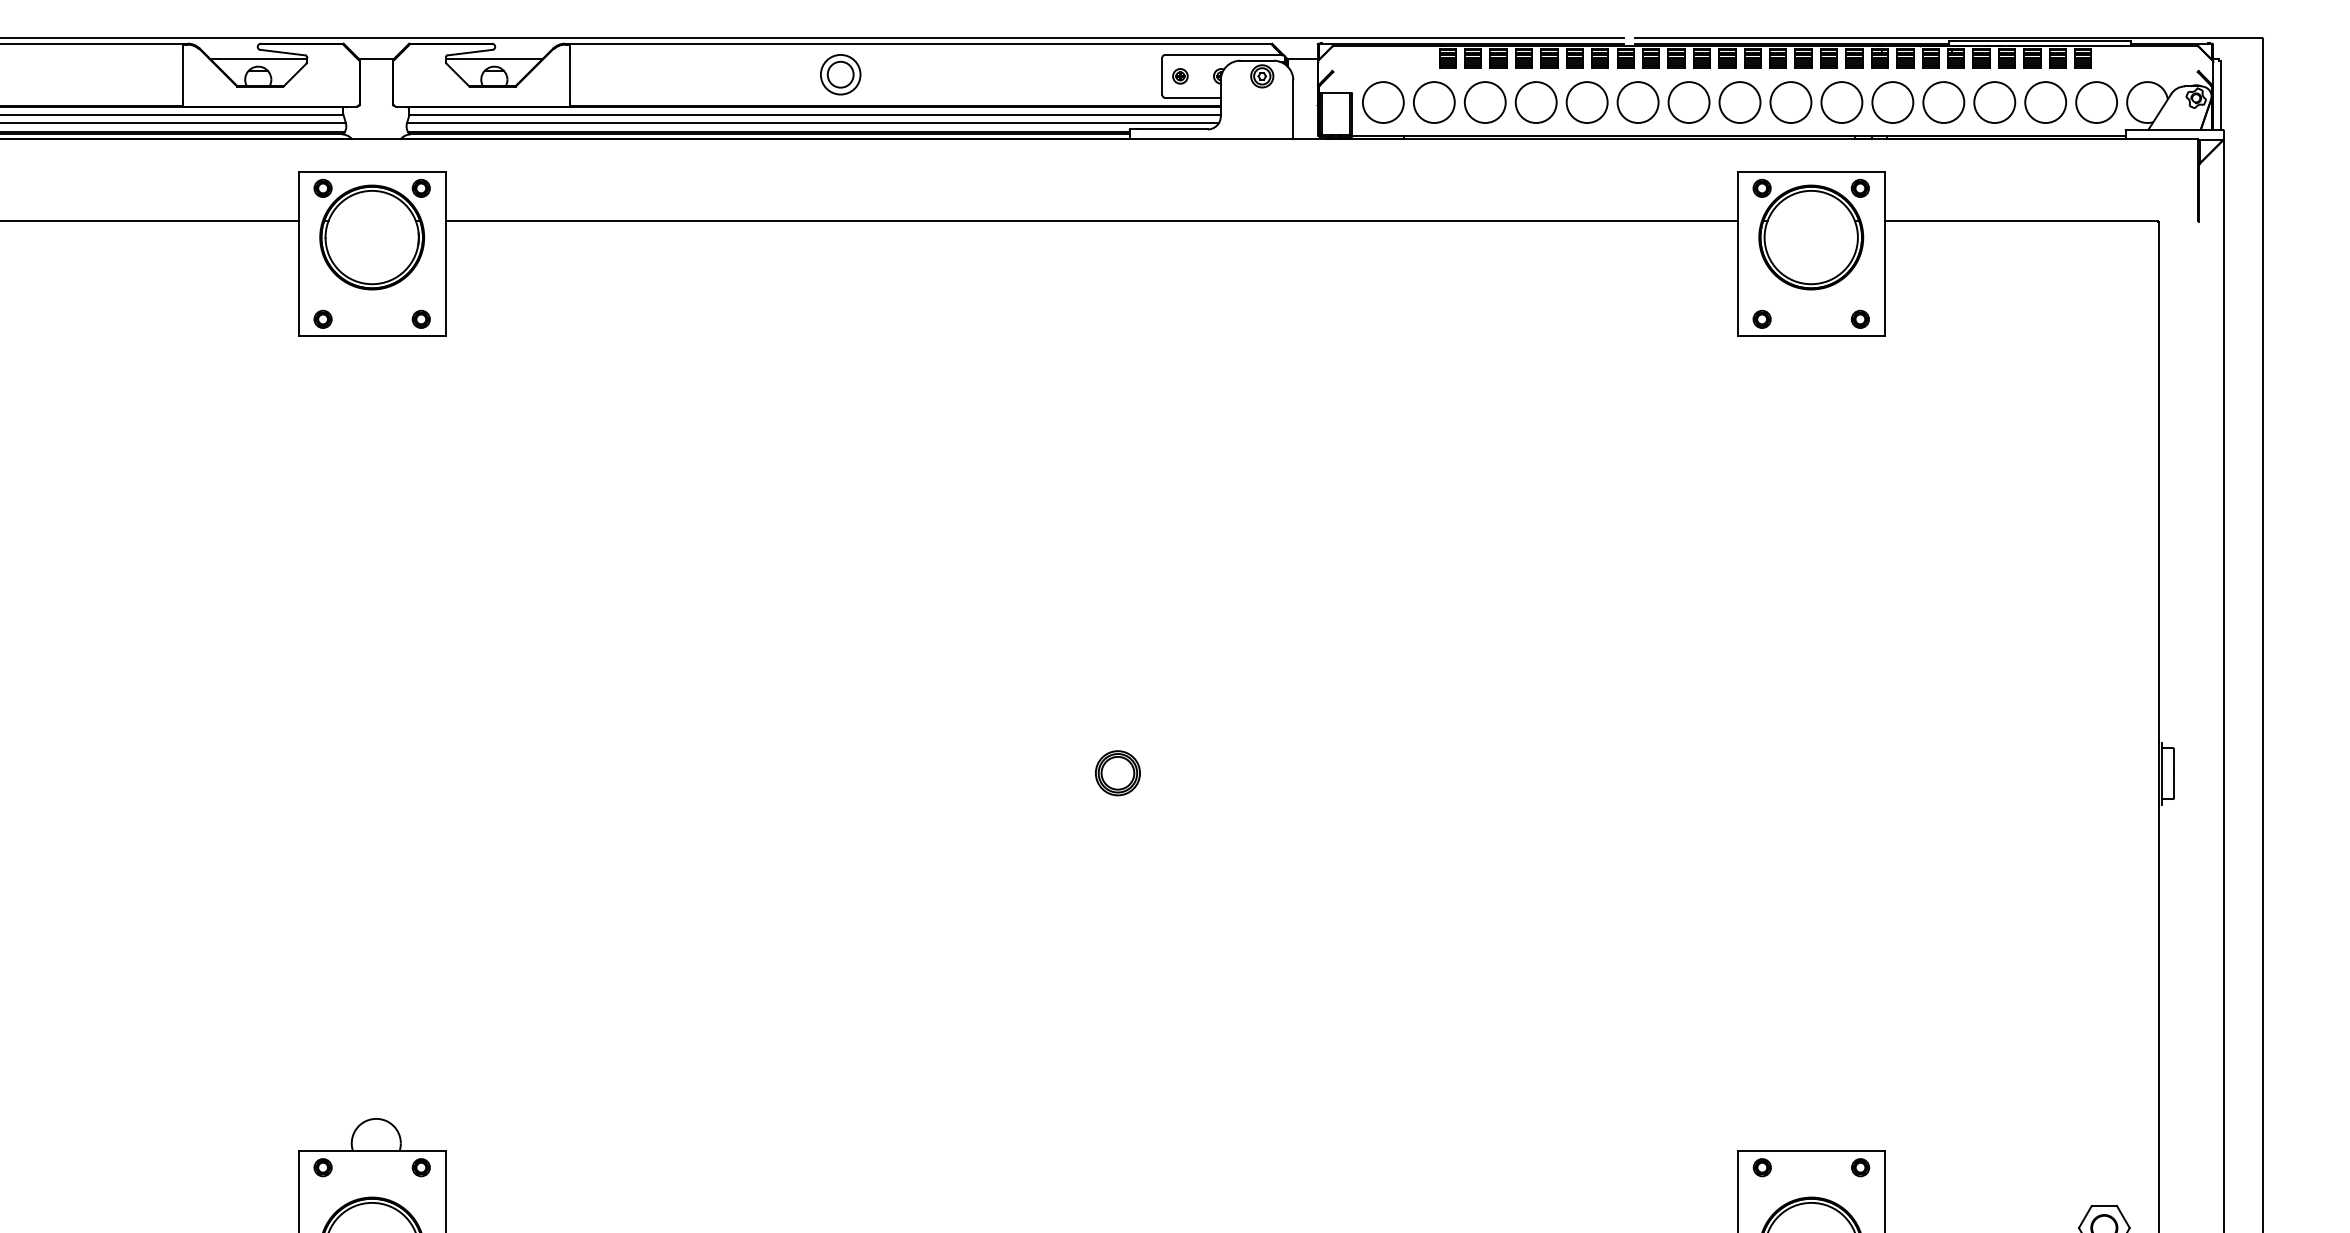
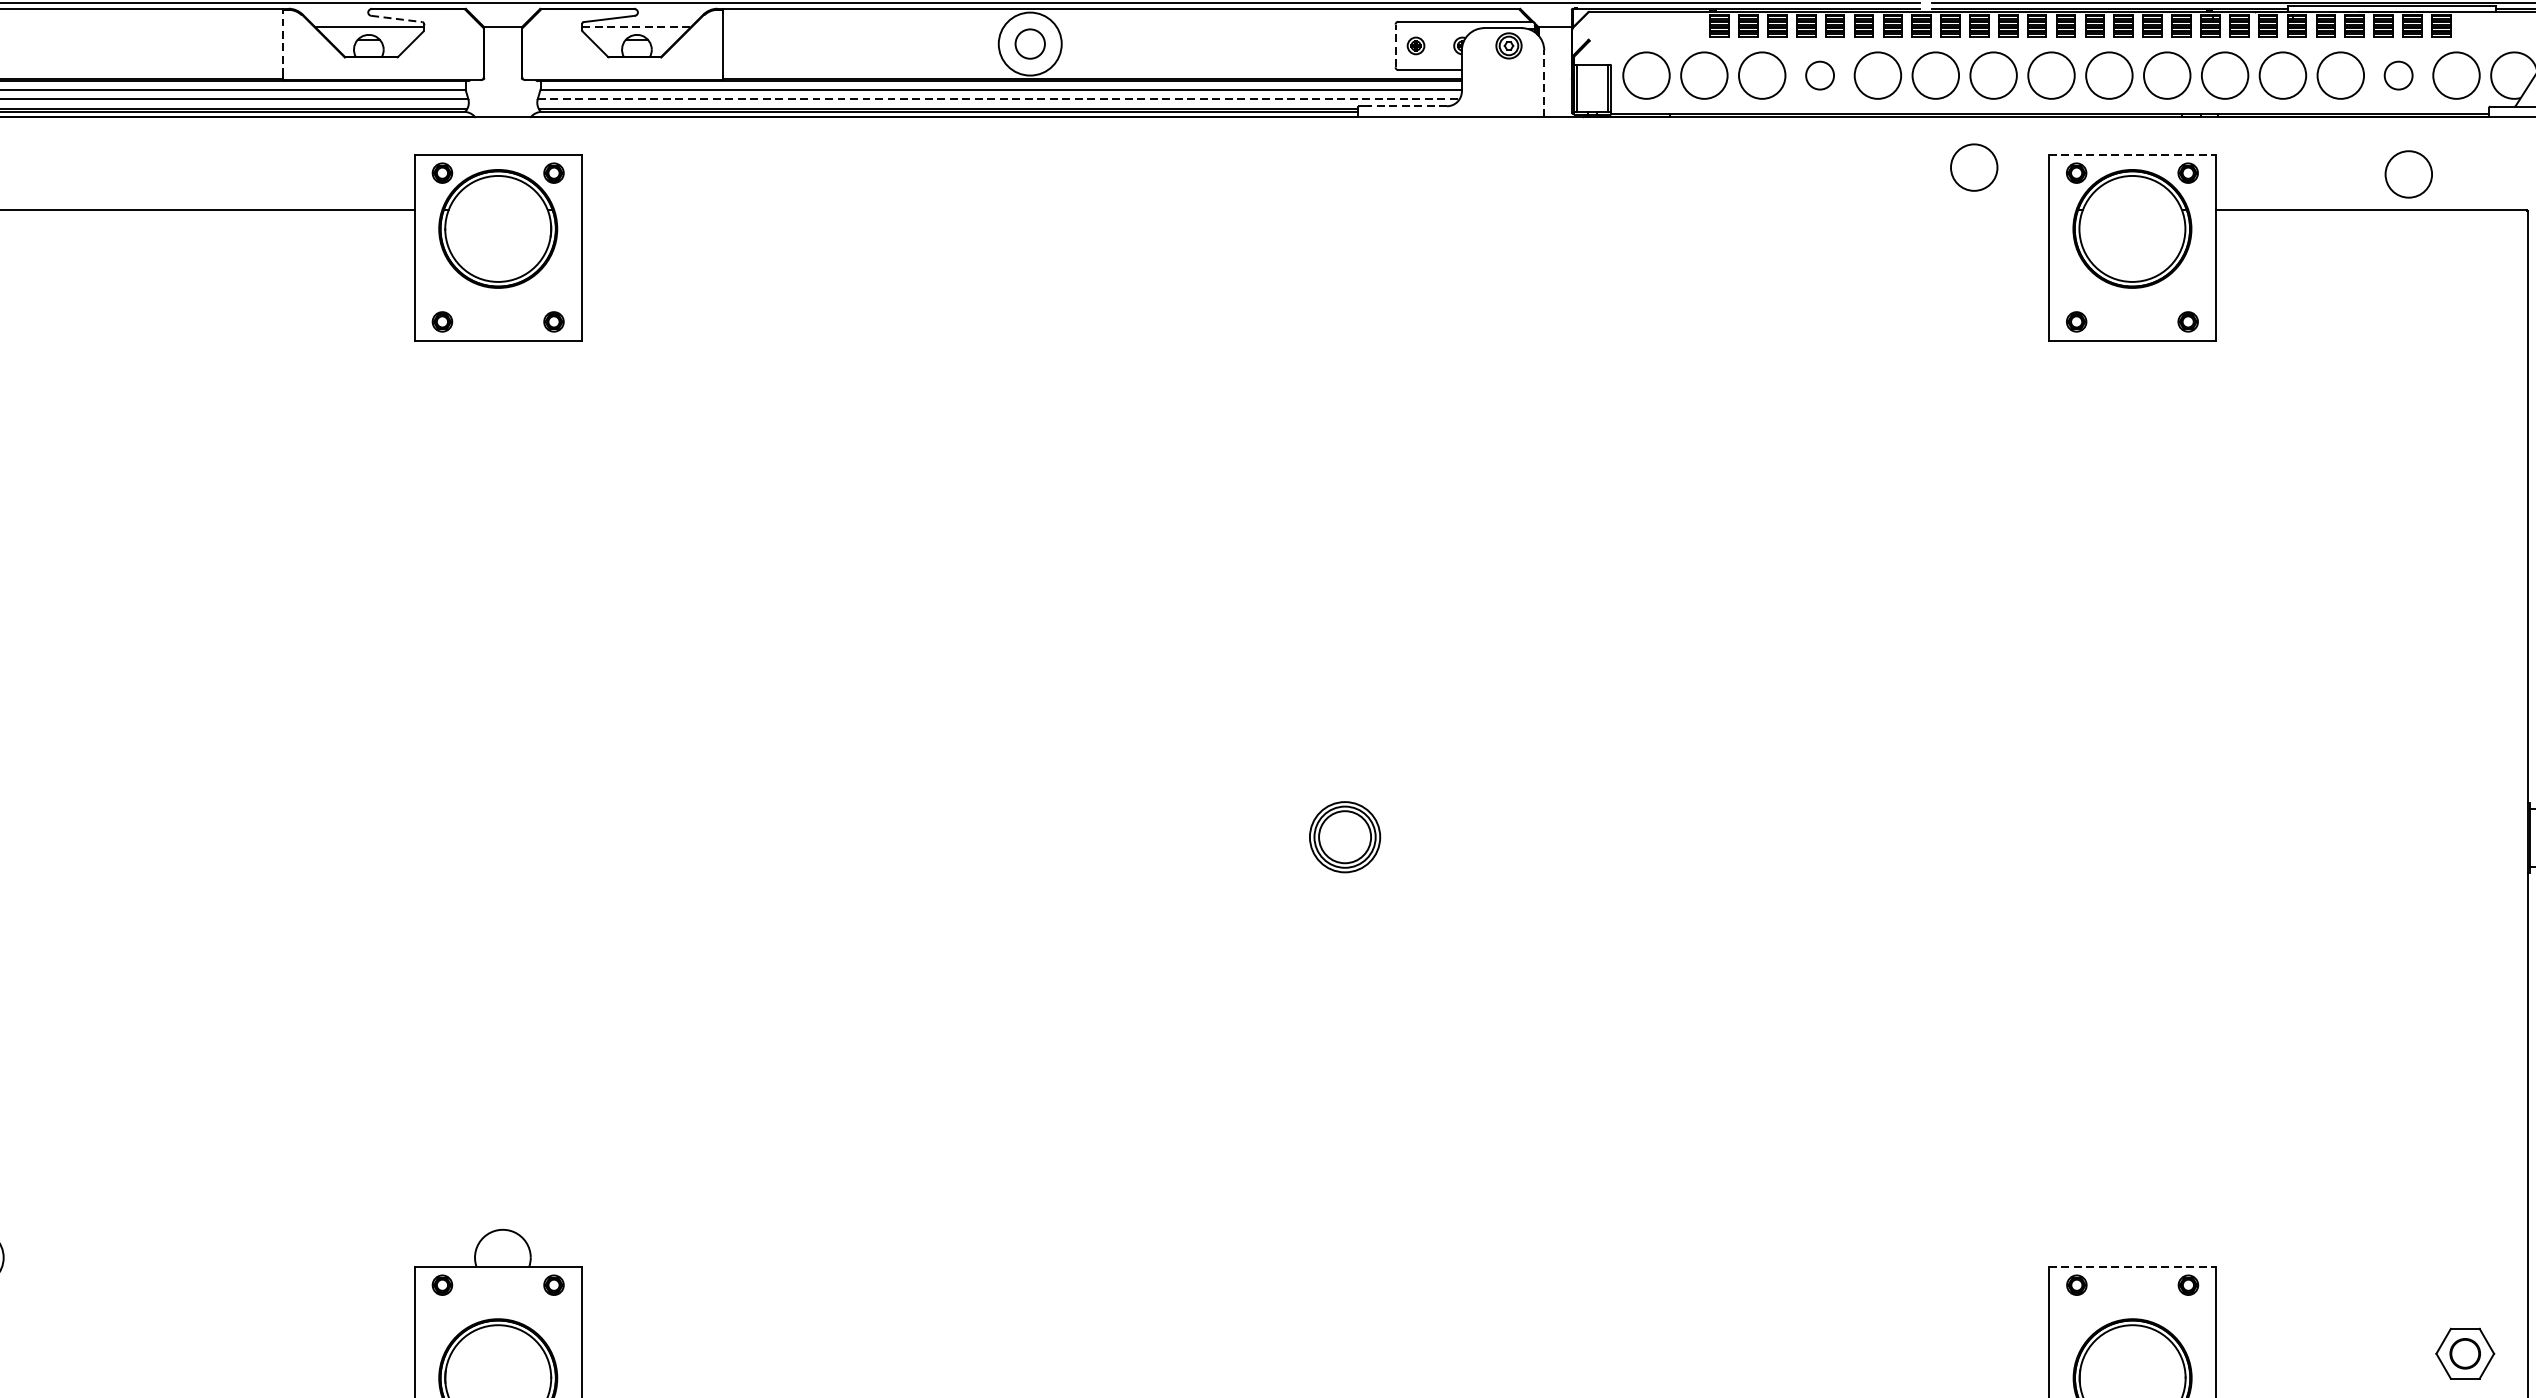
line: (282, 52) -> (396, 18), solid -> dashed
line: (494, 59) -> (637, 26), solid -> dashed
circle: (840, 74) -> (1030, 43), size x1.4
line: (182, 75) -> (282, 44), solid -> dashed
line: (1162, 76) -> (1395, 46), solid -> dashed
circle: (1535, 102) -> (1819, 75), size x0.6
circle: (2045, 102) -> (2398, 75), size x0.6
line: (1293, 109) -> (1544, 83), solid -> dashed
line: (812, 123) -> (998, 99), solid -> dashed
line: (1172, 129) -> (1407, 106), solid -> dashed
line: (1811, 172) -> (2132, 155), solid -> dashed
circle: (1671, 183) -> (1973, 167), added
circle: (2054, 189) -> (2408, 174), added
line: (1091, 221) -> (1315, 210), removed
part: (1117, 773) -> (1344, 837), size x1.4
line: (1811, 1151) -> (2132, 1266), solid -> dashed

